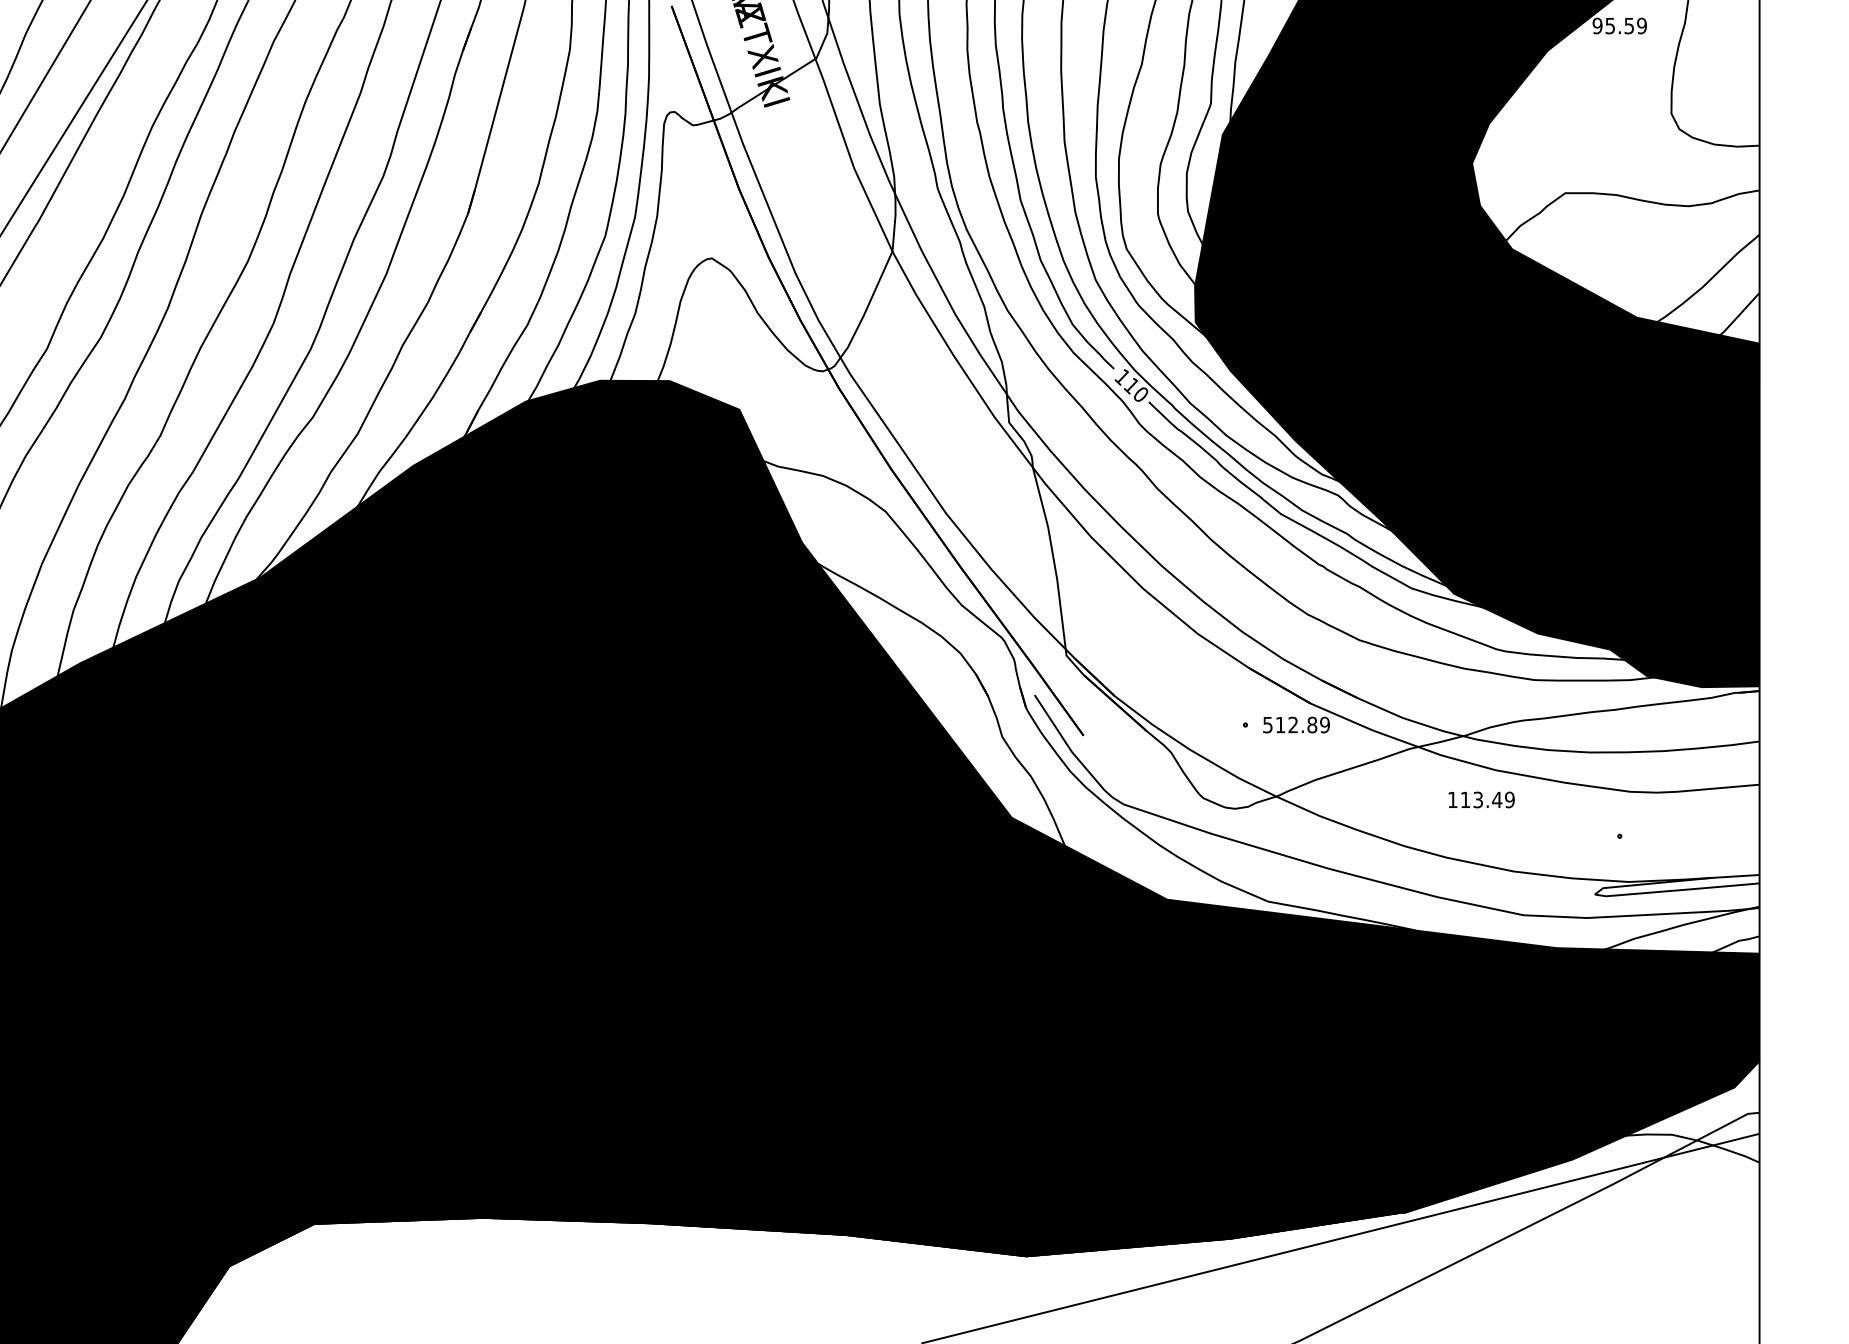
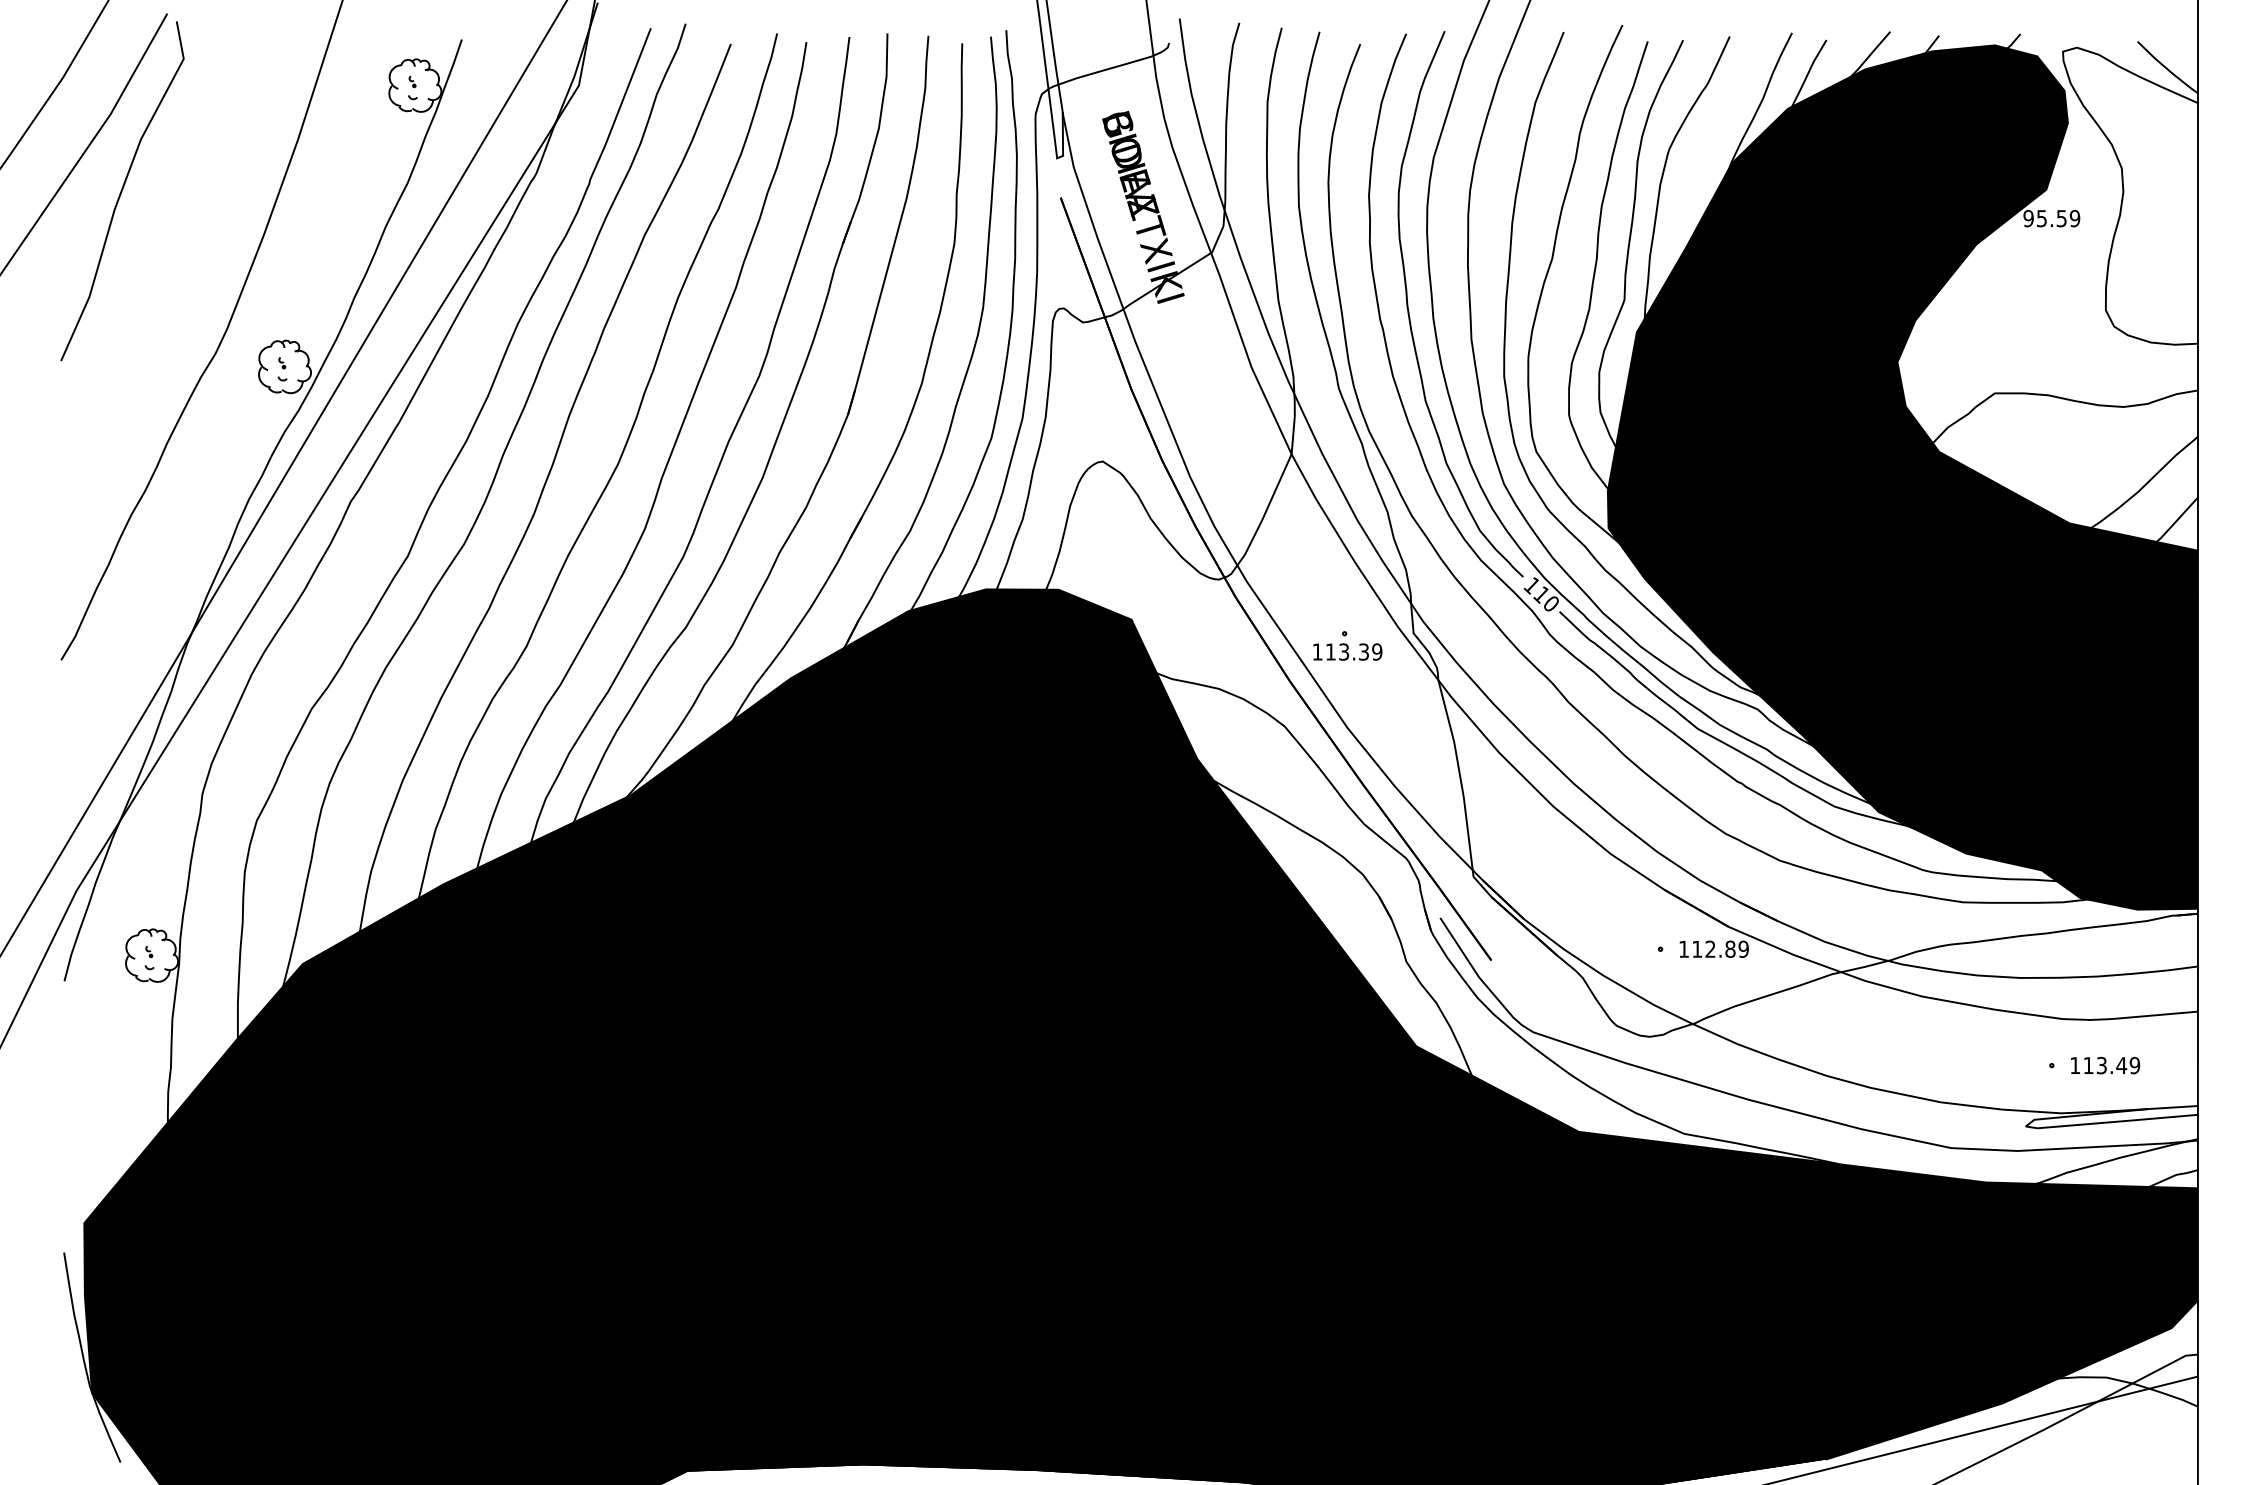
part: (945, 434) -> (1347, 645), added
text: (1267, 724) -> (1683, 948), 512.89 -> 112.89
text: (1481, 799) -> (2105, 1065), moved

